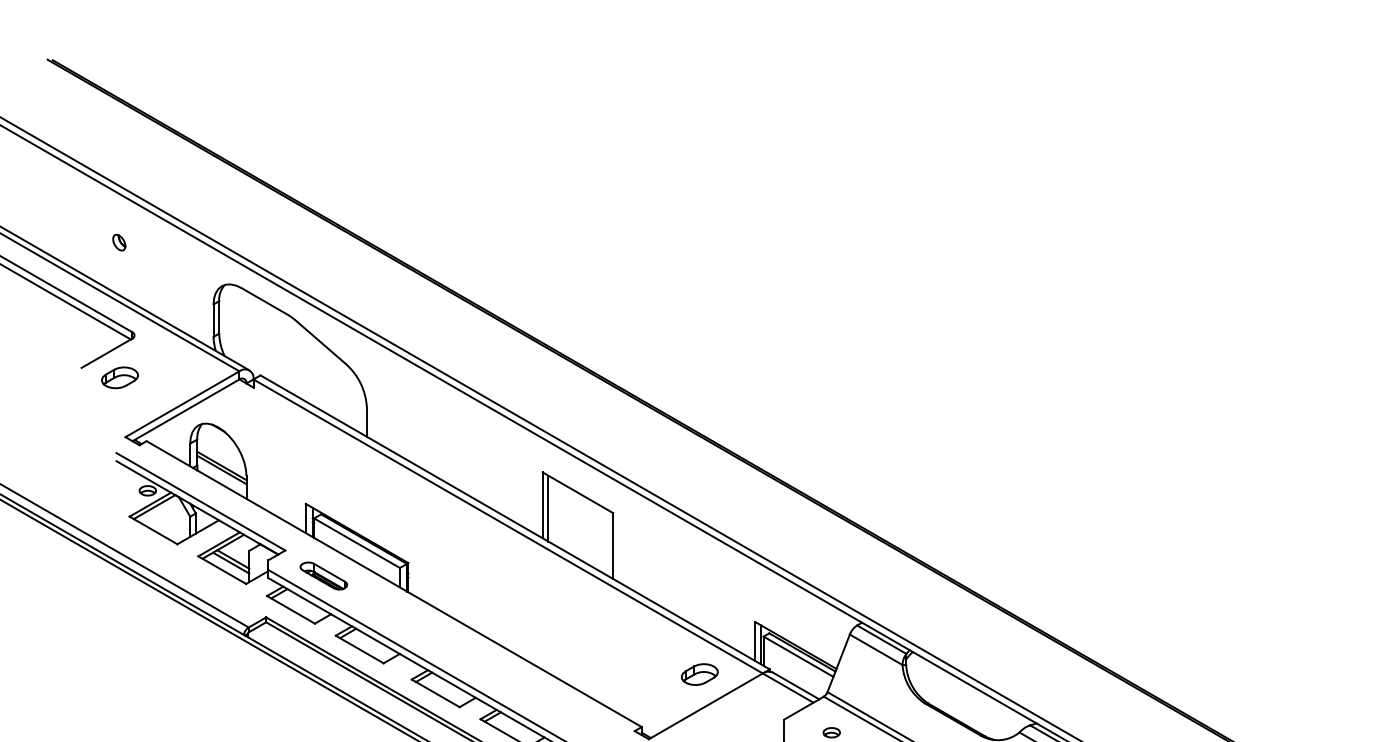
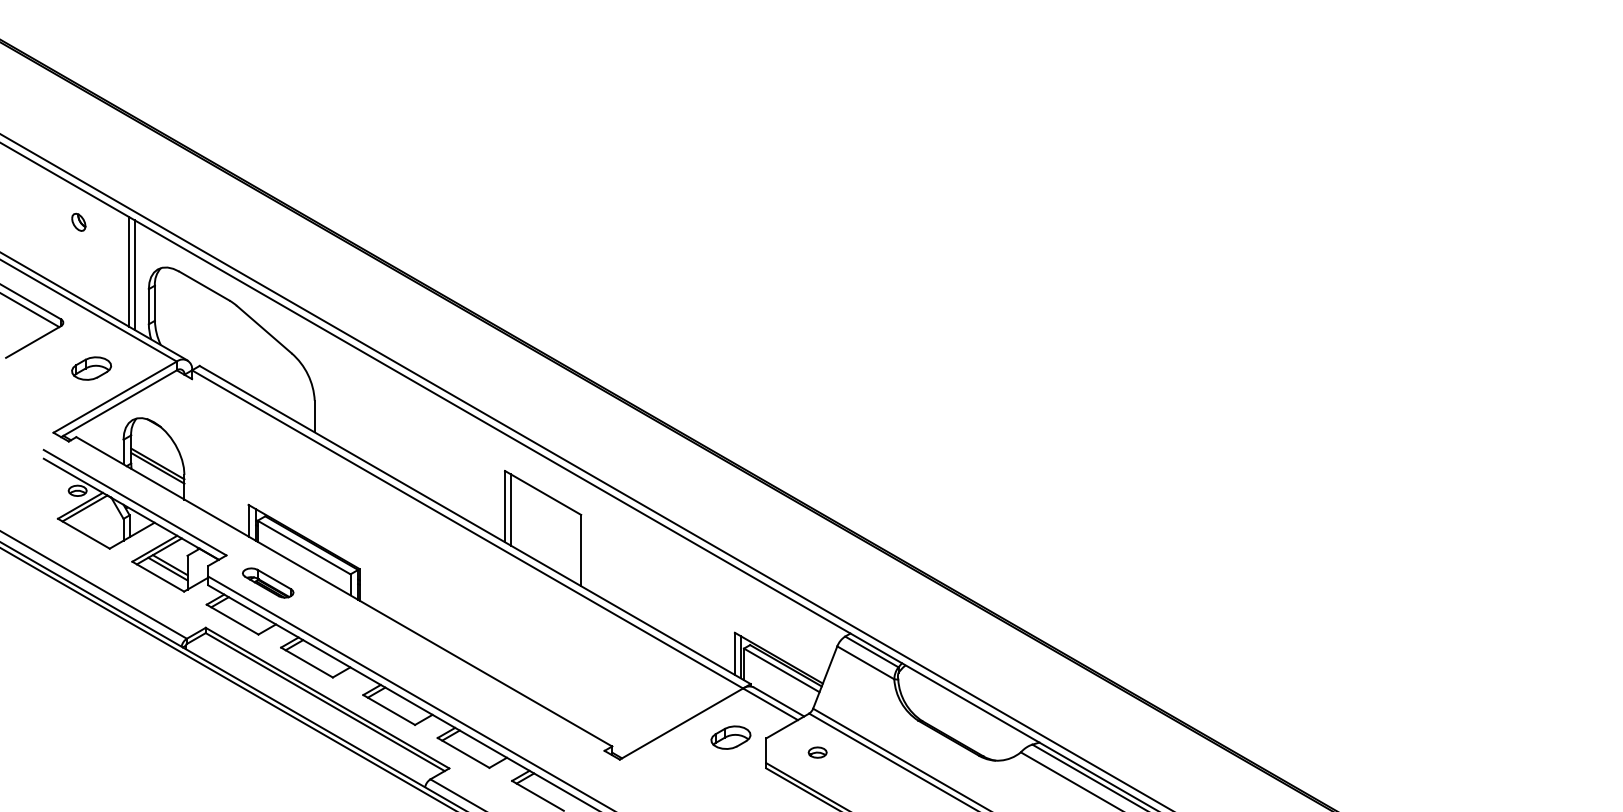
part: (118, 241) -> (78, 221), moved
line: (194, 288) -> (128, 271), added
line: (201, 291) -> (135, 275), added
part: (119, 377) -> (91, 368), moved
part: (699, 674) -> (730, 737), moved

